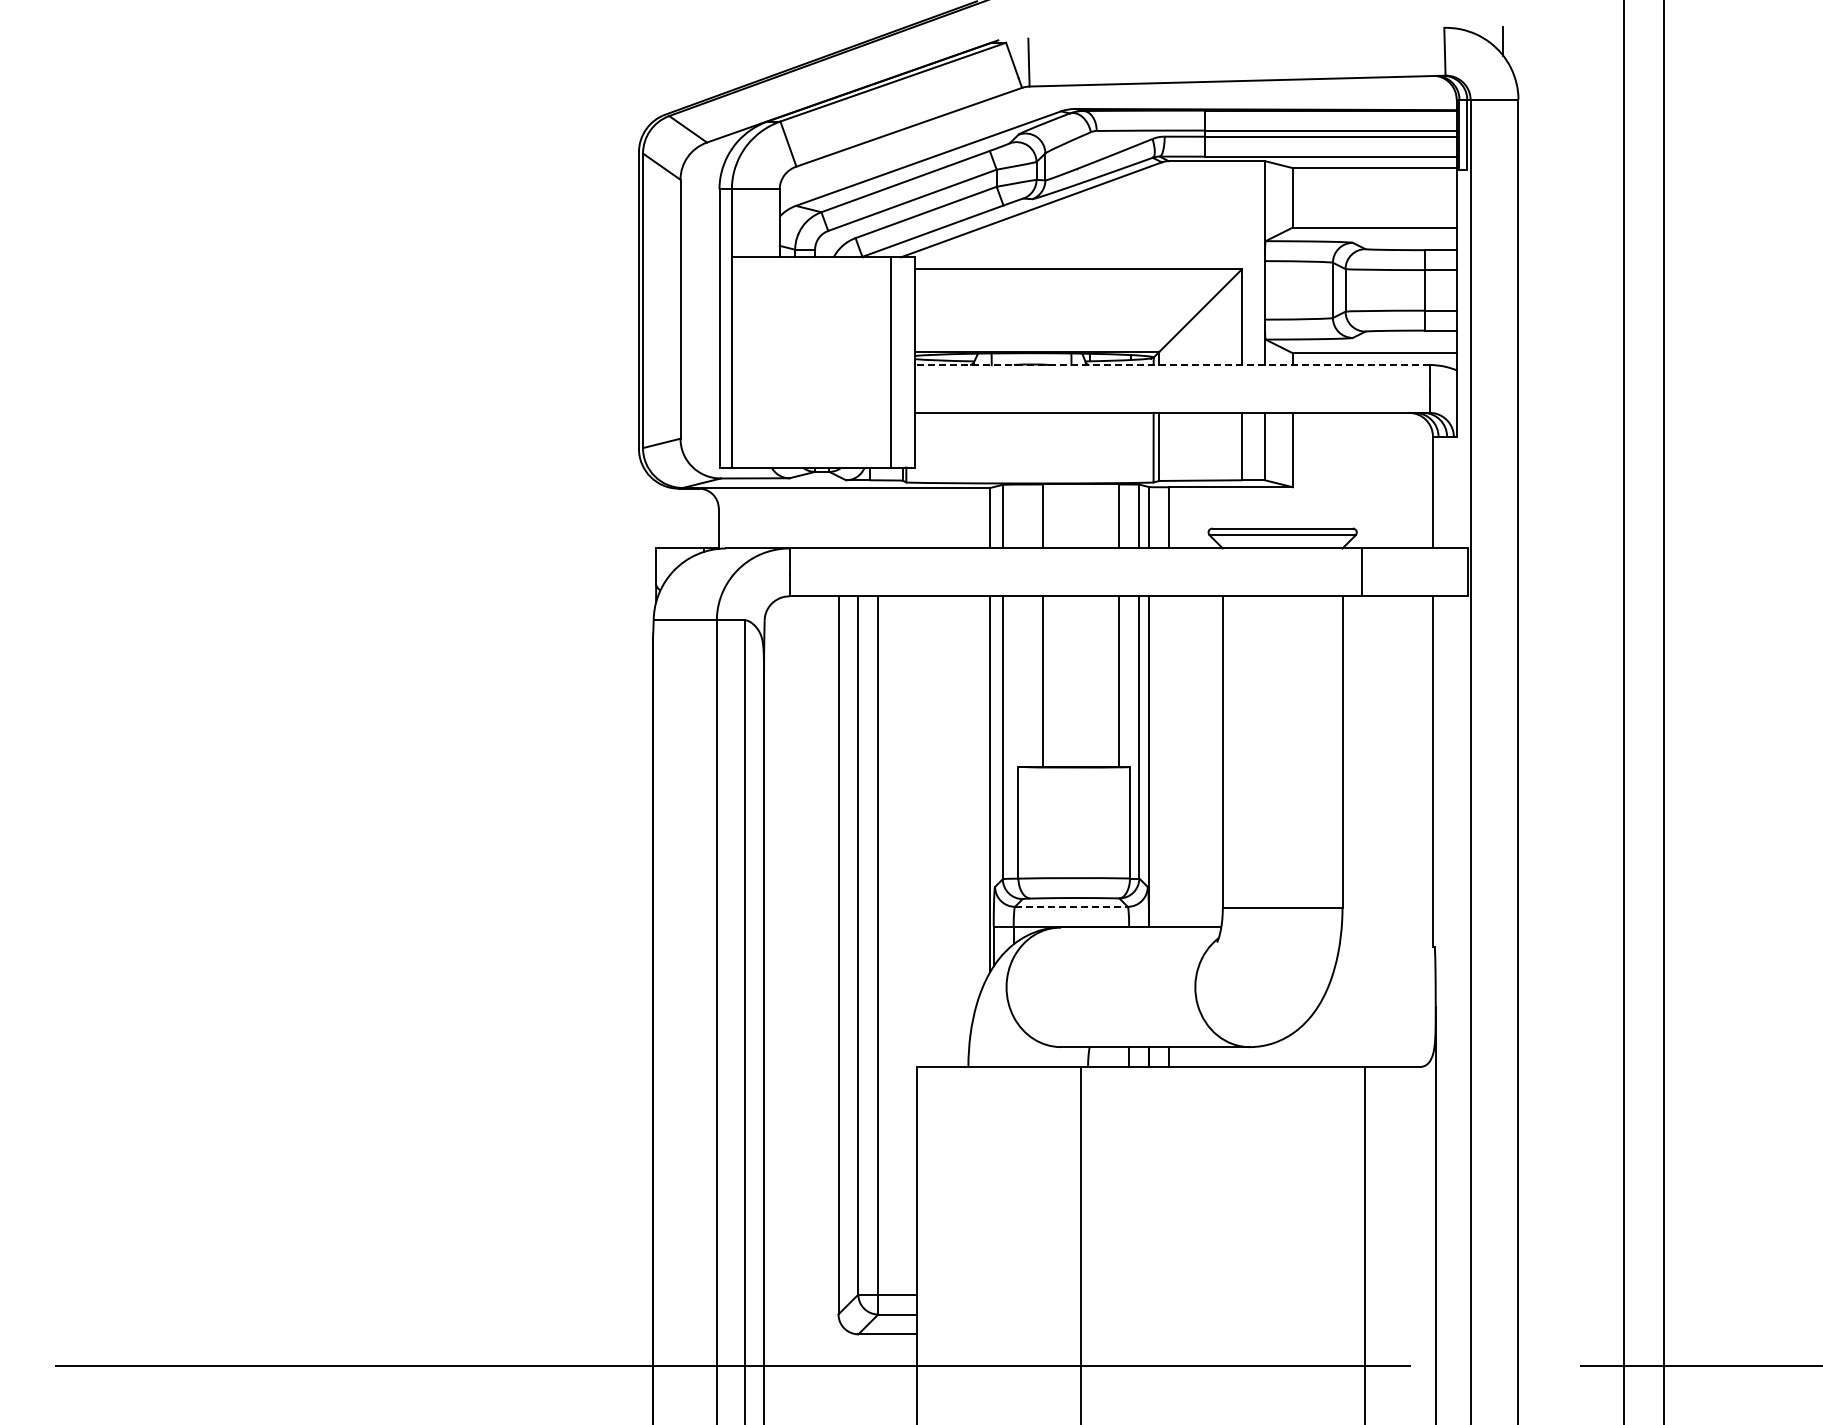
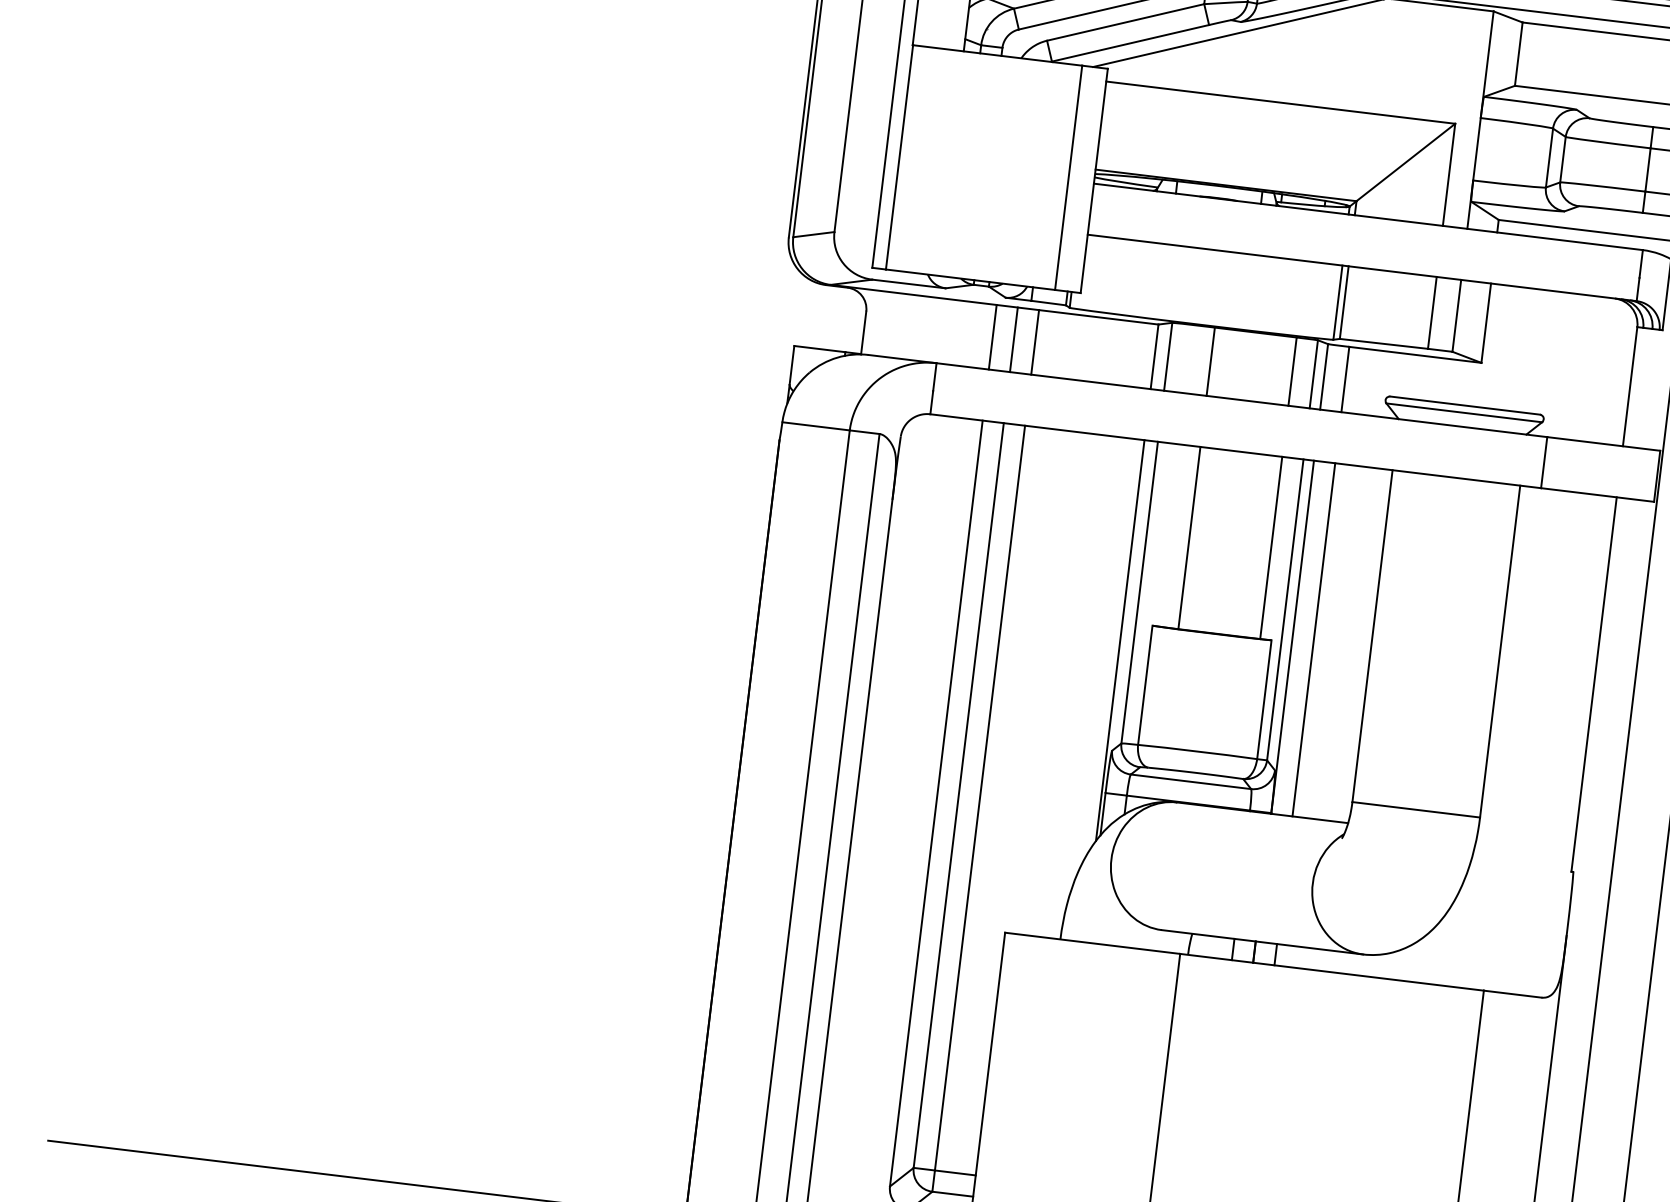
line: (1171, 365) -> (1367, 217), dashed -> solid
line: (838, 517) -> (992, 336), added
line: (858, 517) -> (1014, 339), added
line: (878, 517) -> (1035, 341), added
line: (1169, 761) -> (1314, 639), added
line: (1071, 906) -> (1191, 781), dashed -> solid

